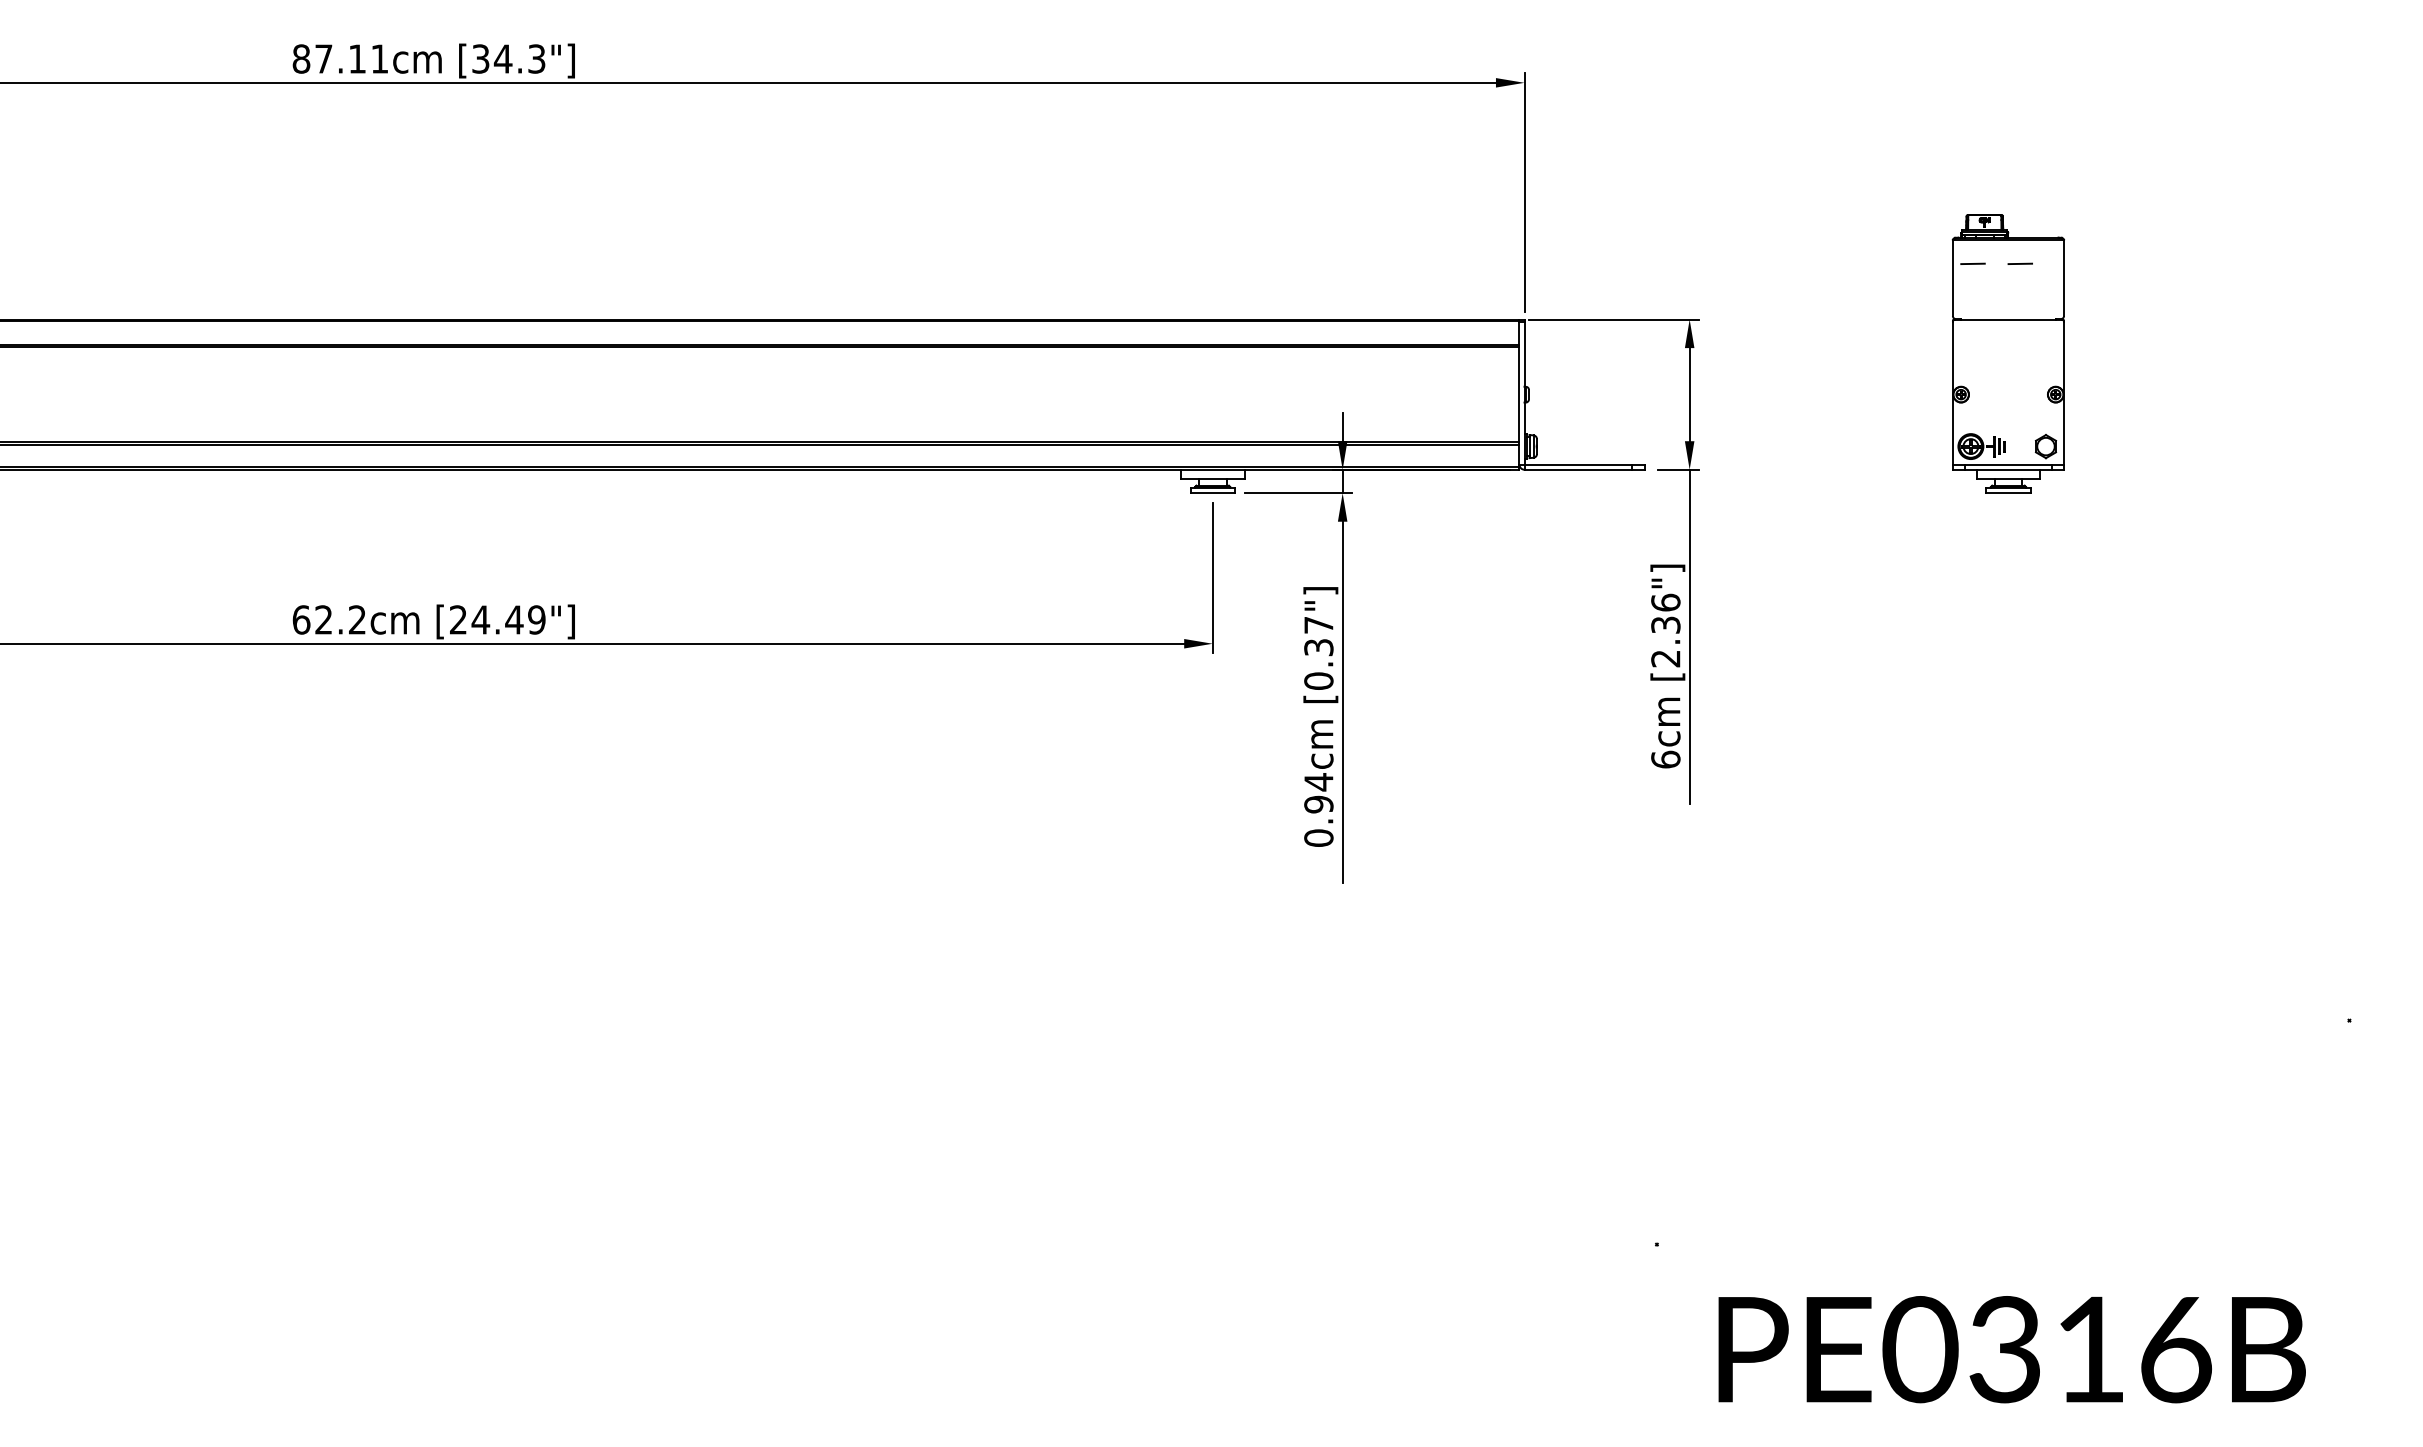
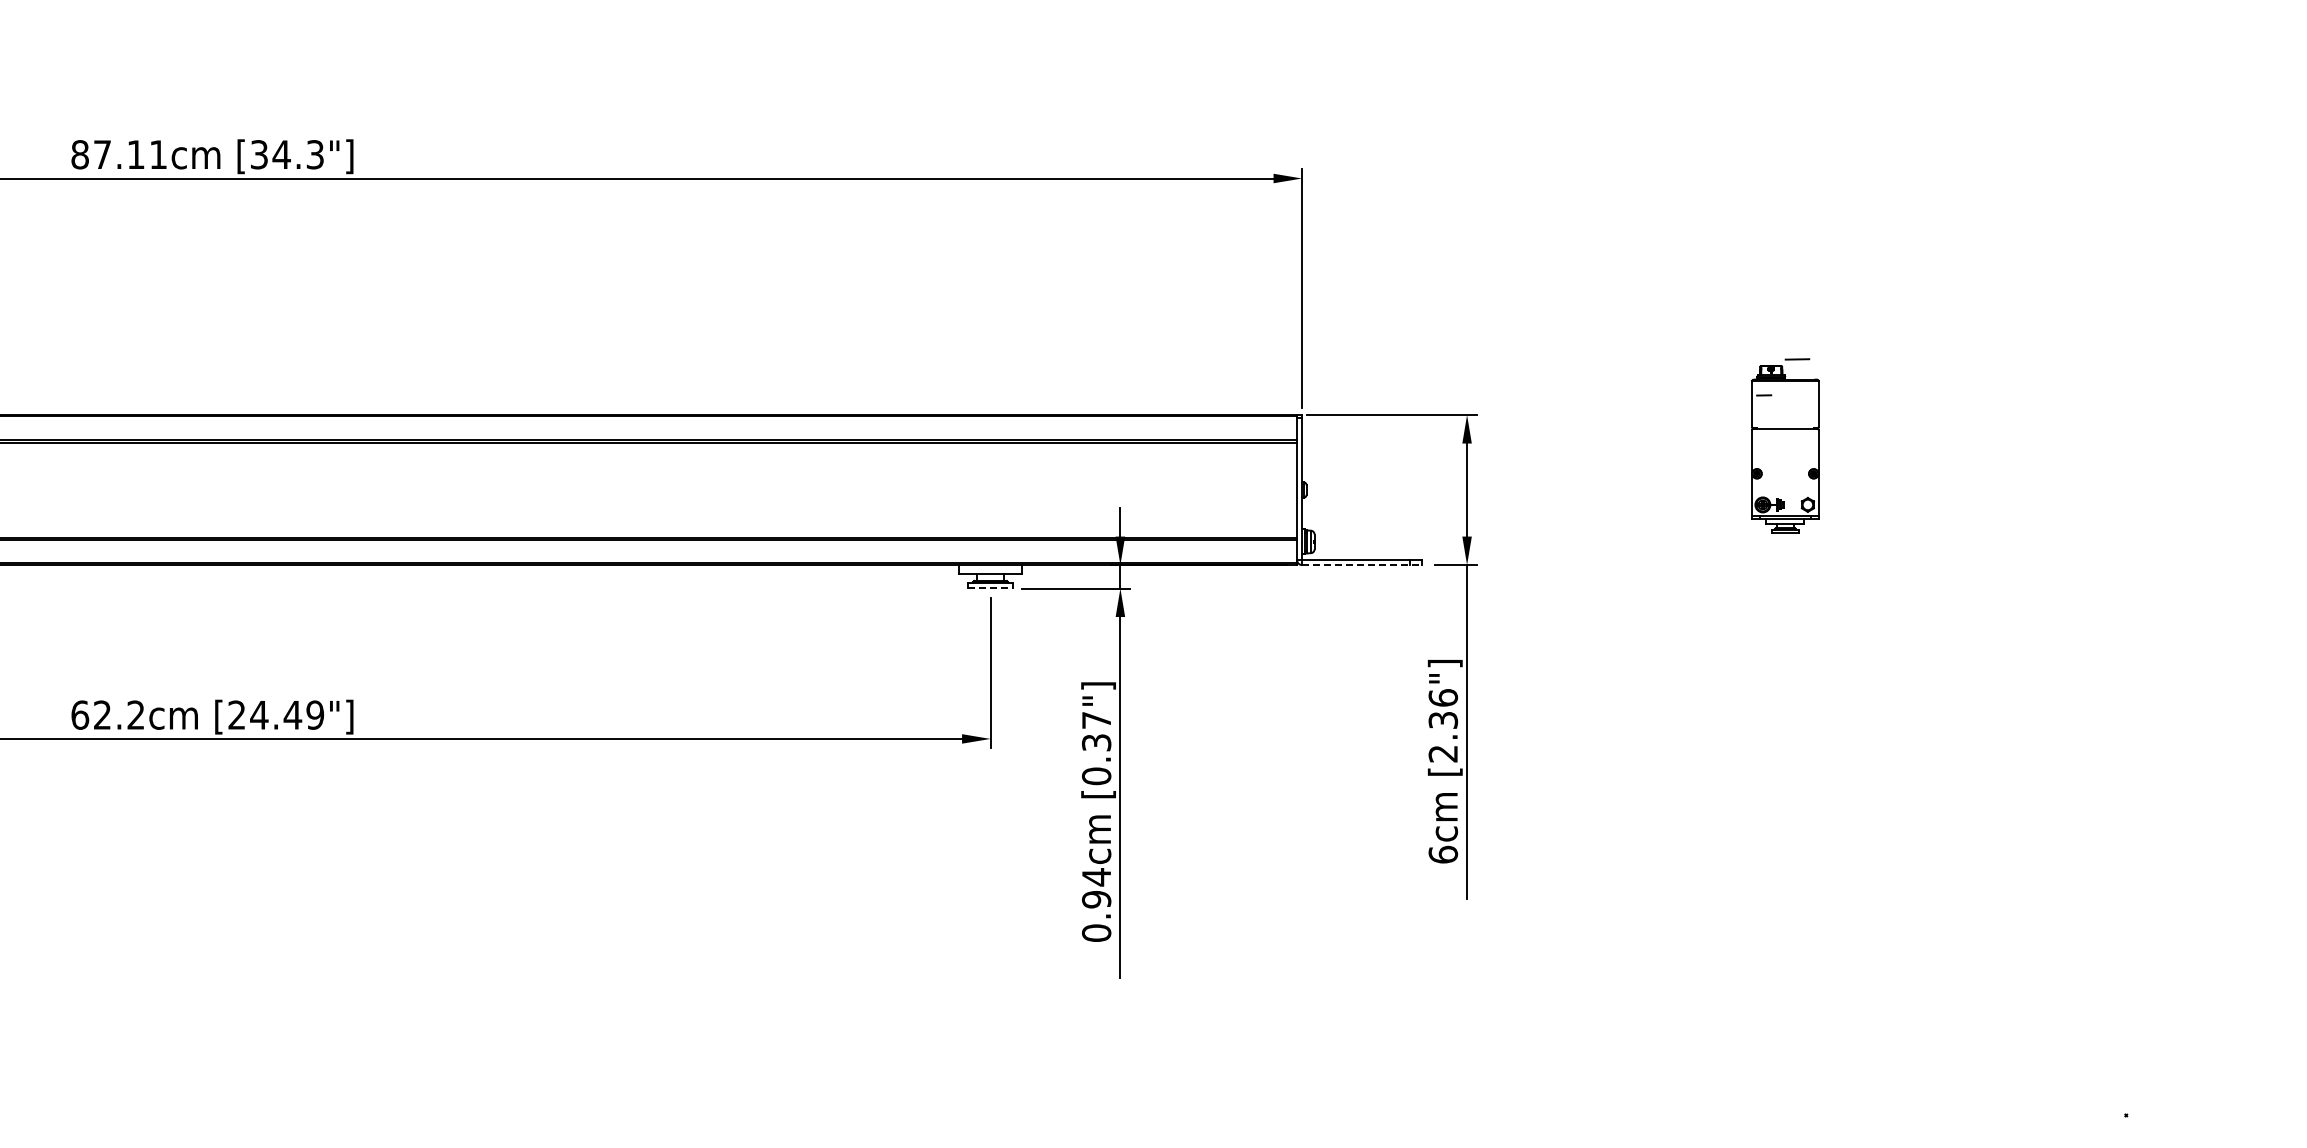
part: (2007, 353) -> (1784, 448), size x0.6
line: (1585, 469) -> (1363, 564), solid -> dashed
line: (1213, 493) -> (991, 588), solid -> dashed

